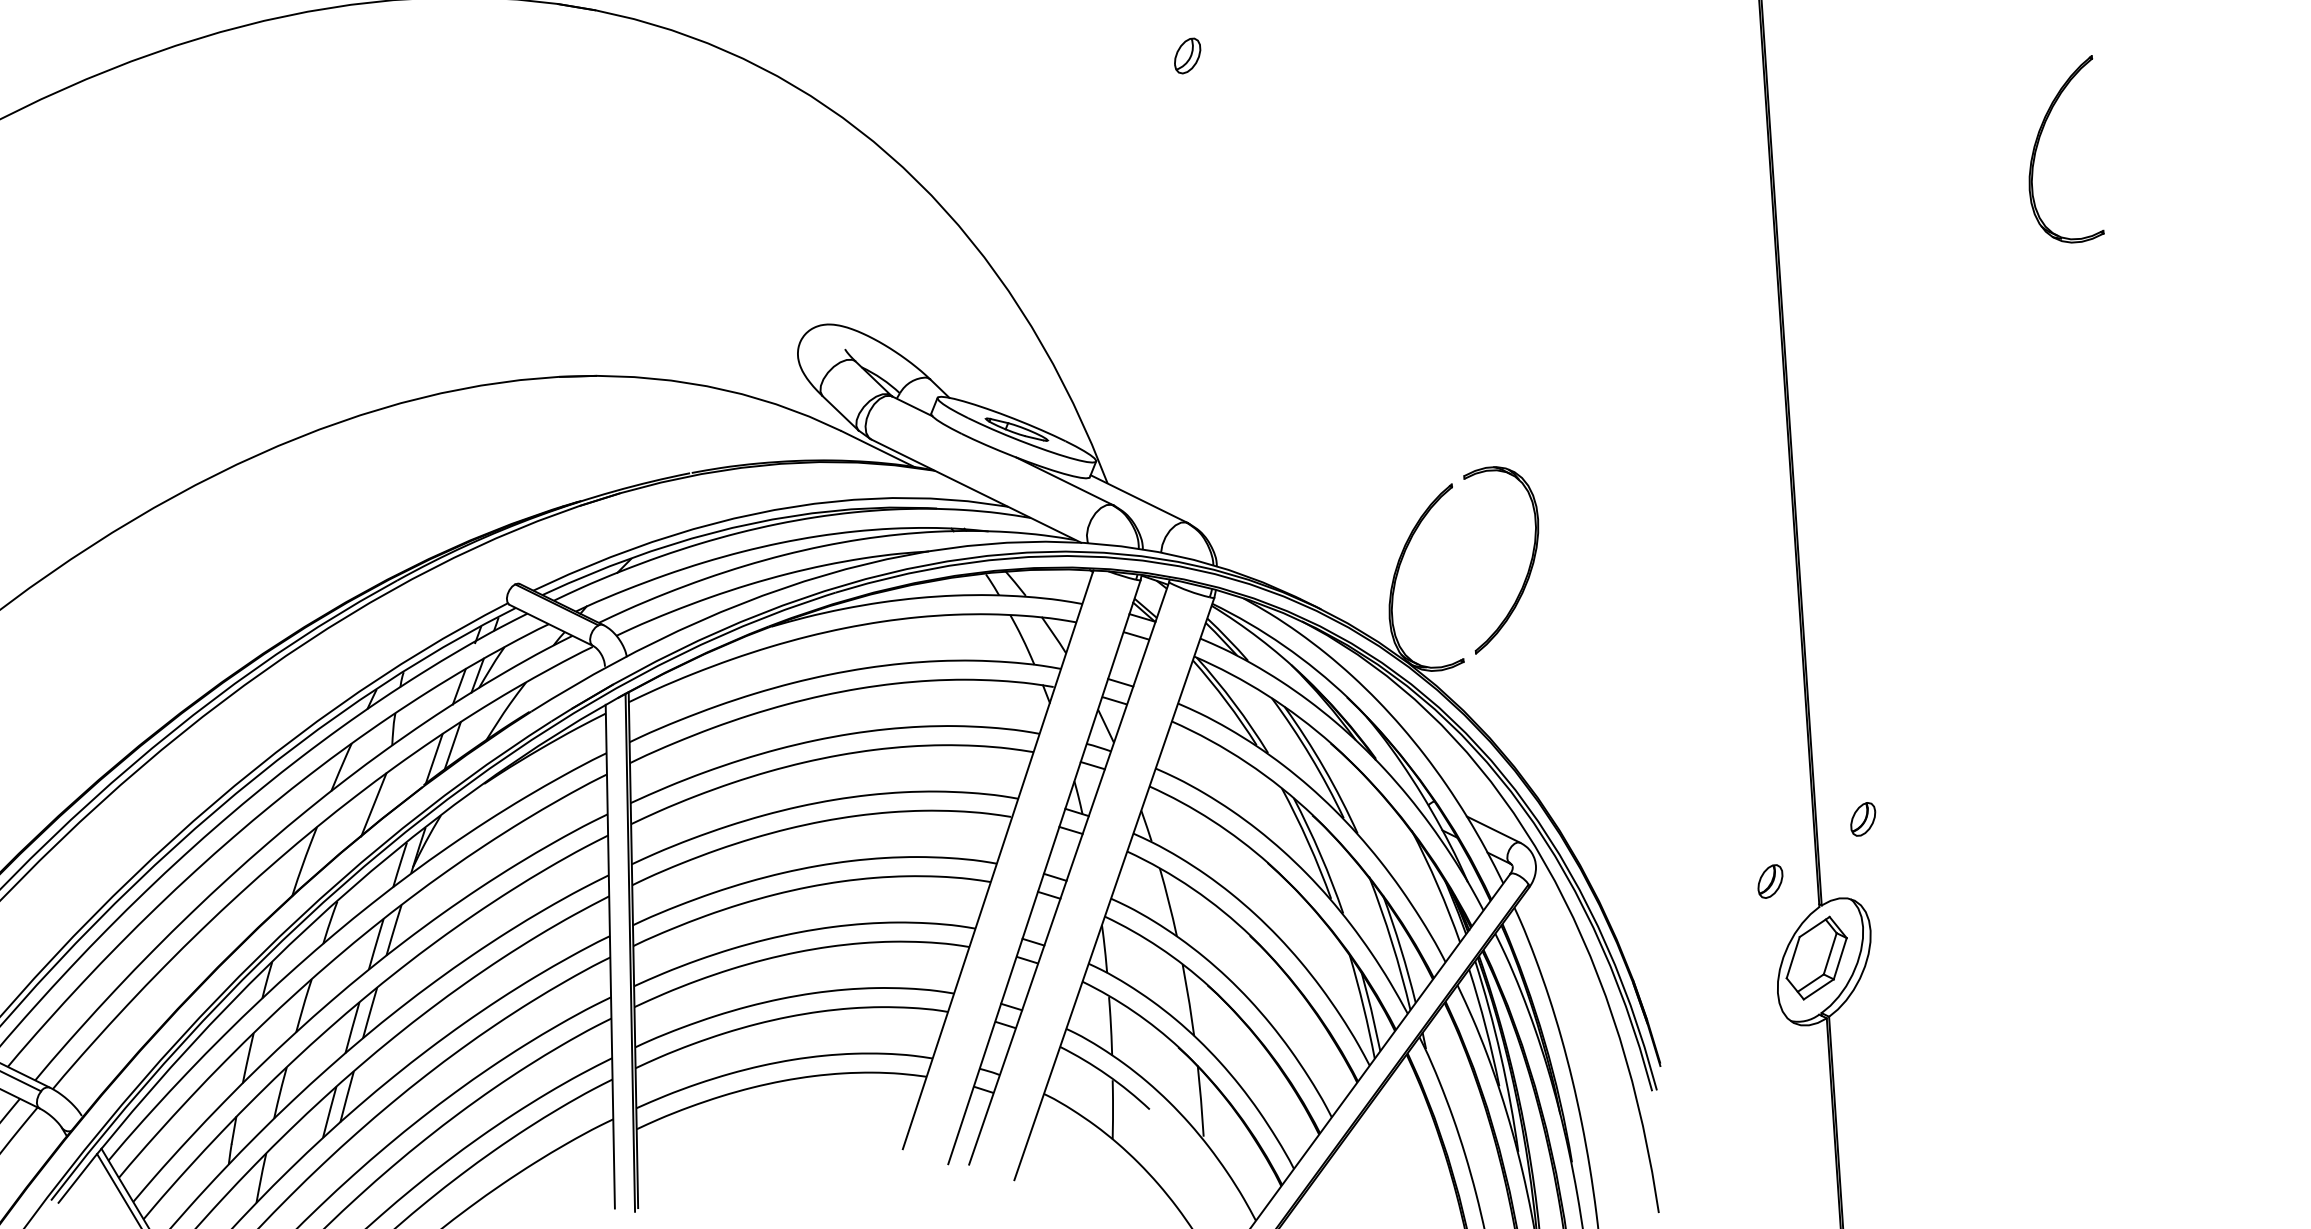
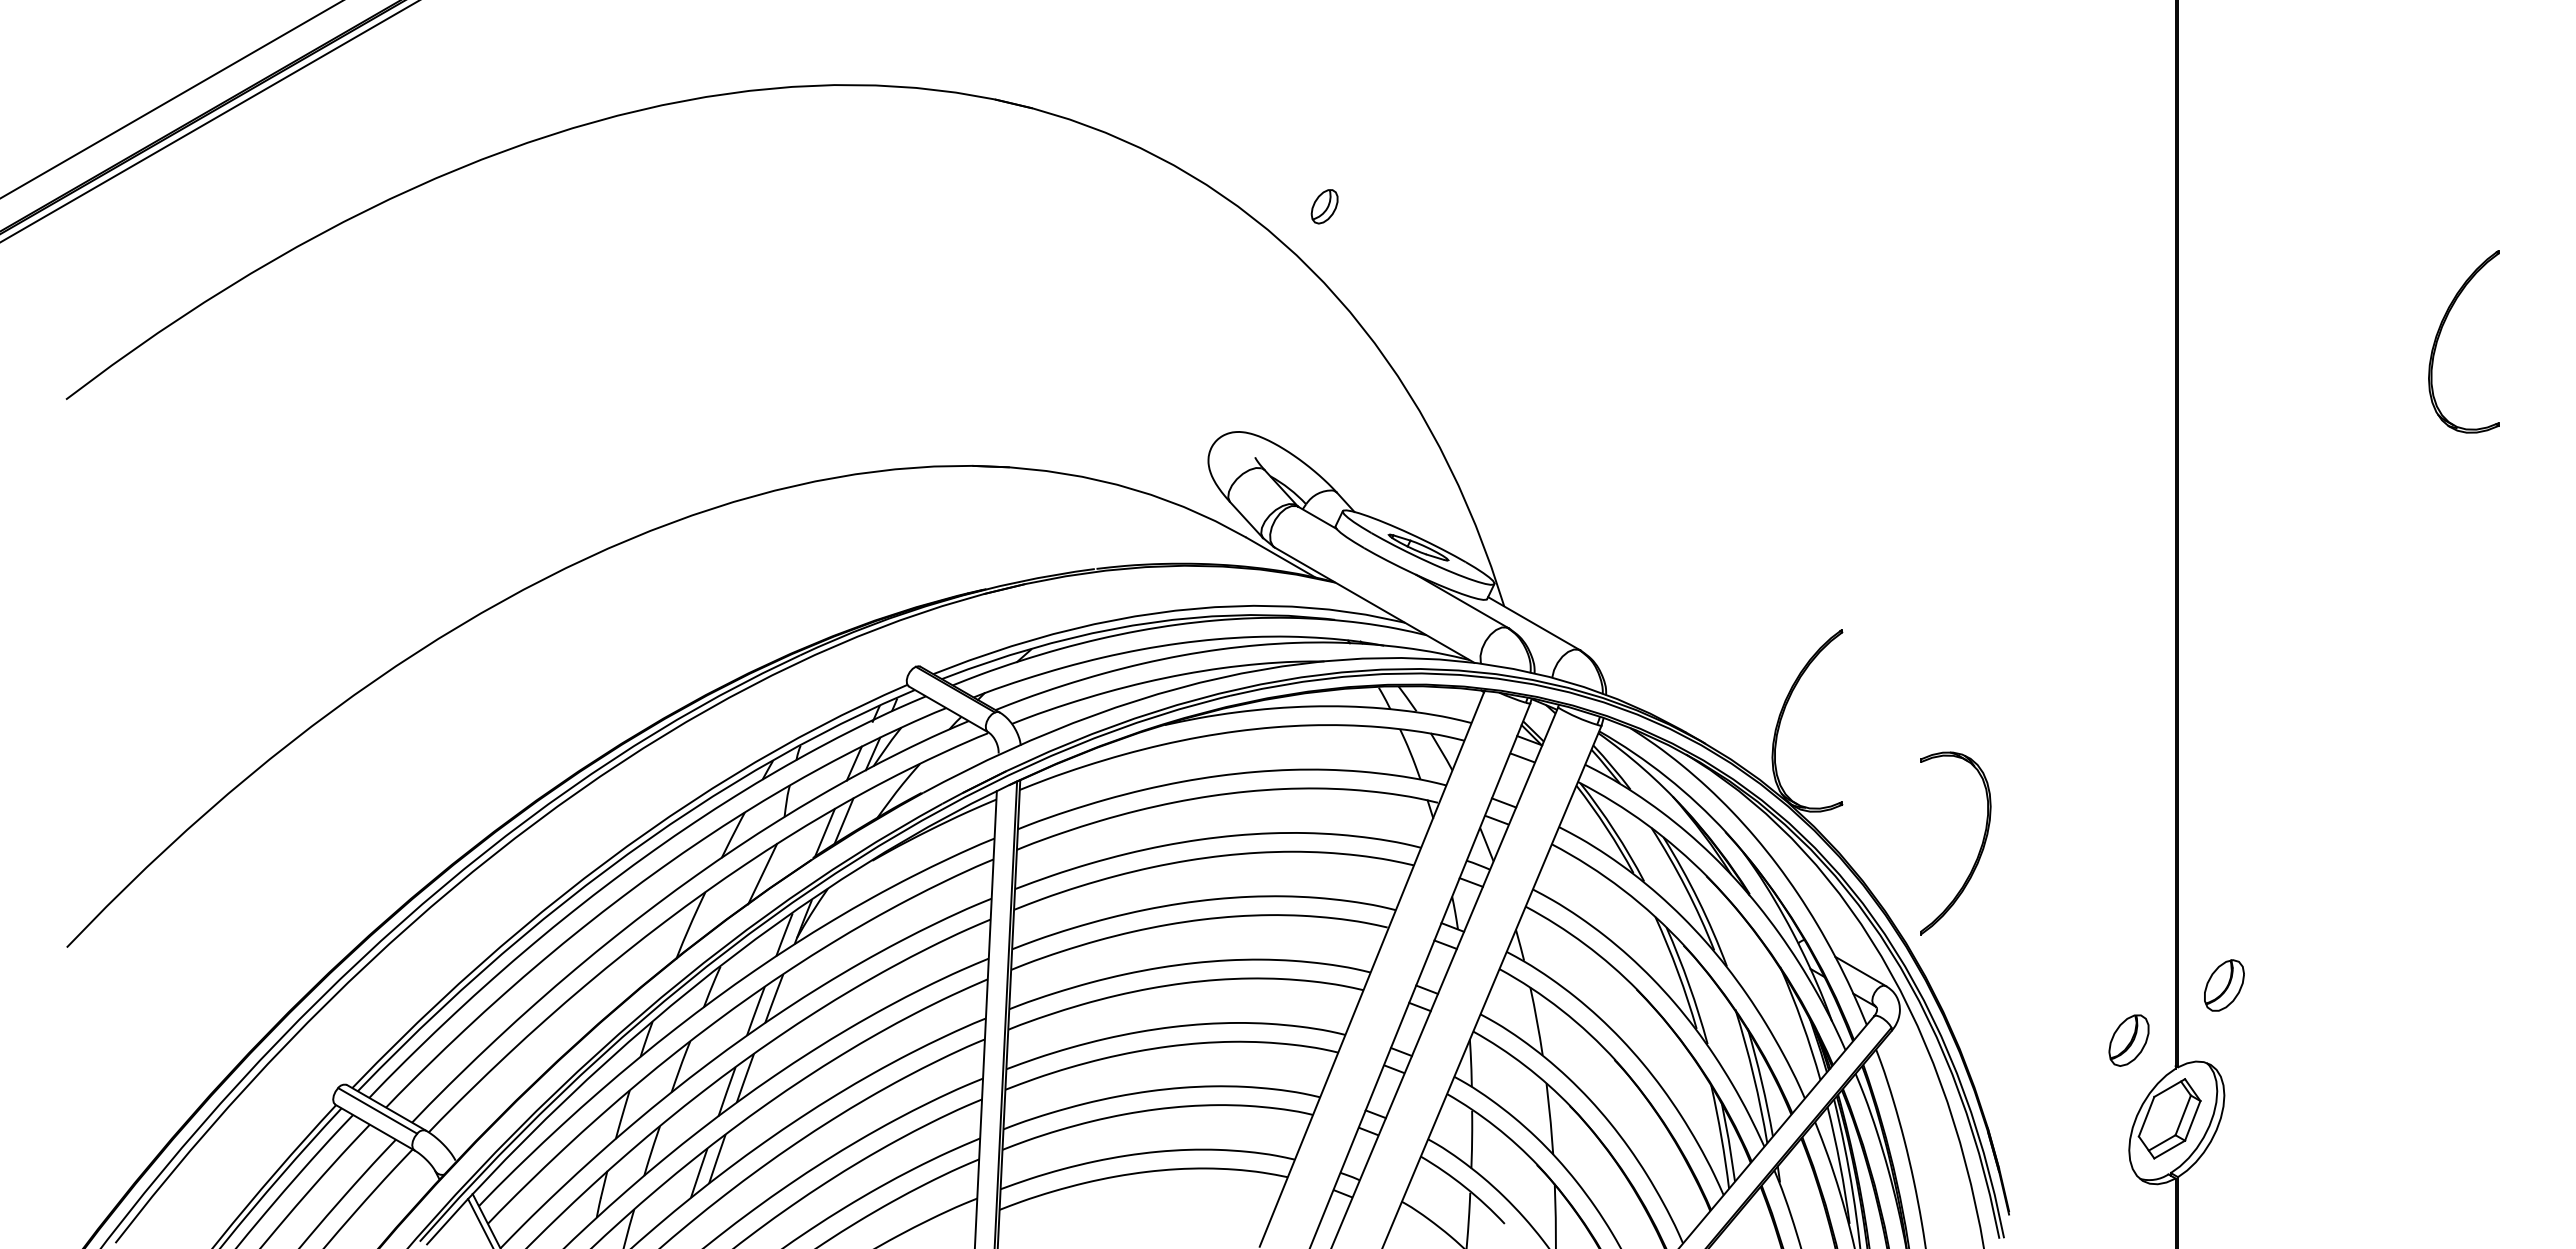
part: (1187, 55) -> (1324, 206), moved
part: (1528, 566) -> (1978, 852), moved
part: (1863, 819) -> (2224, 985), size x1.6
part: (1770, 881) -> (2129, 1040), size x1.6

